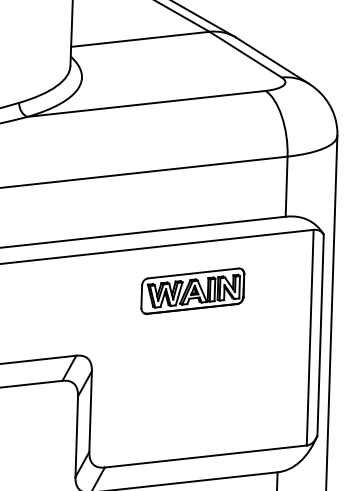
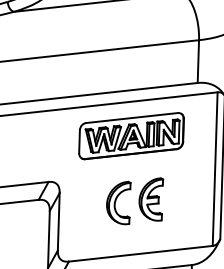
part: (192, 290) -> (131, 135), size x1.43
part: (220, 380) -> (151, 199), added
part: (174, 384) -> (118, 202), added

